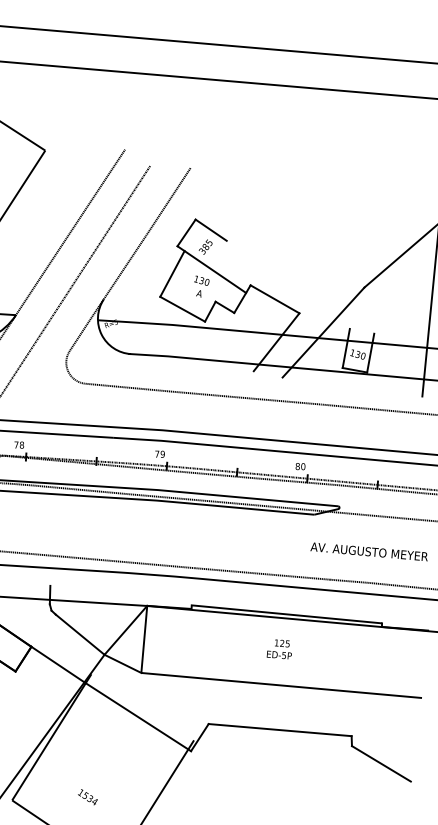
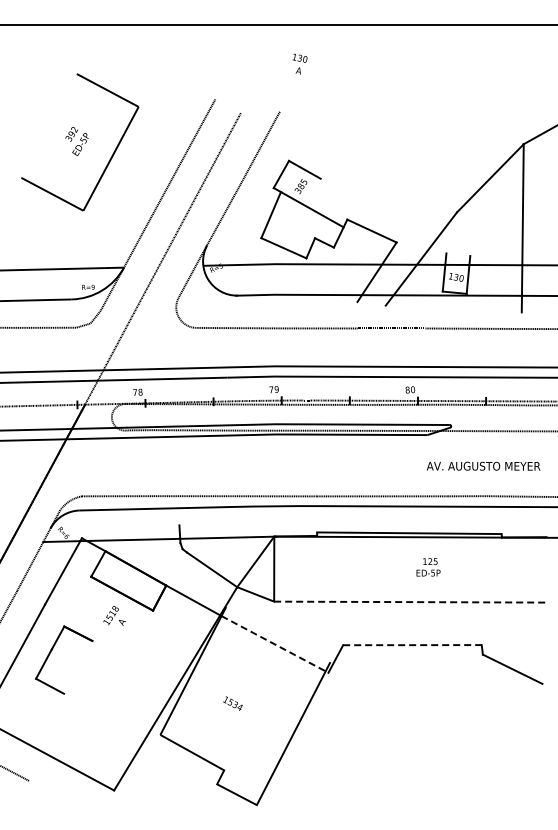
text: (200, 286) -> (299, 63), moved
text: (279, 649) -> (428, 567), moved
line: (281, 685) -> (410, 602), solid -> dashed
line: (137, 717) -> (274, 644), solid -> dashed
line: (280, 730) -> (412, 645), solid -> dashed
text: (87, 797) -> (232, 703), moved

